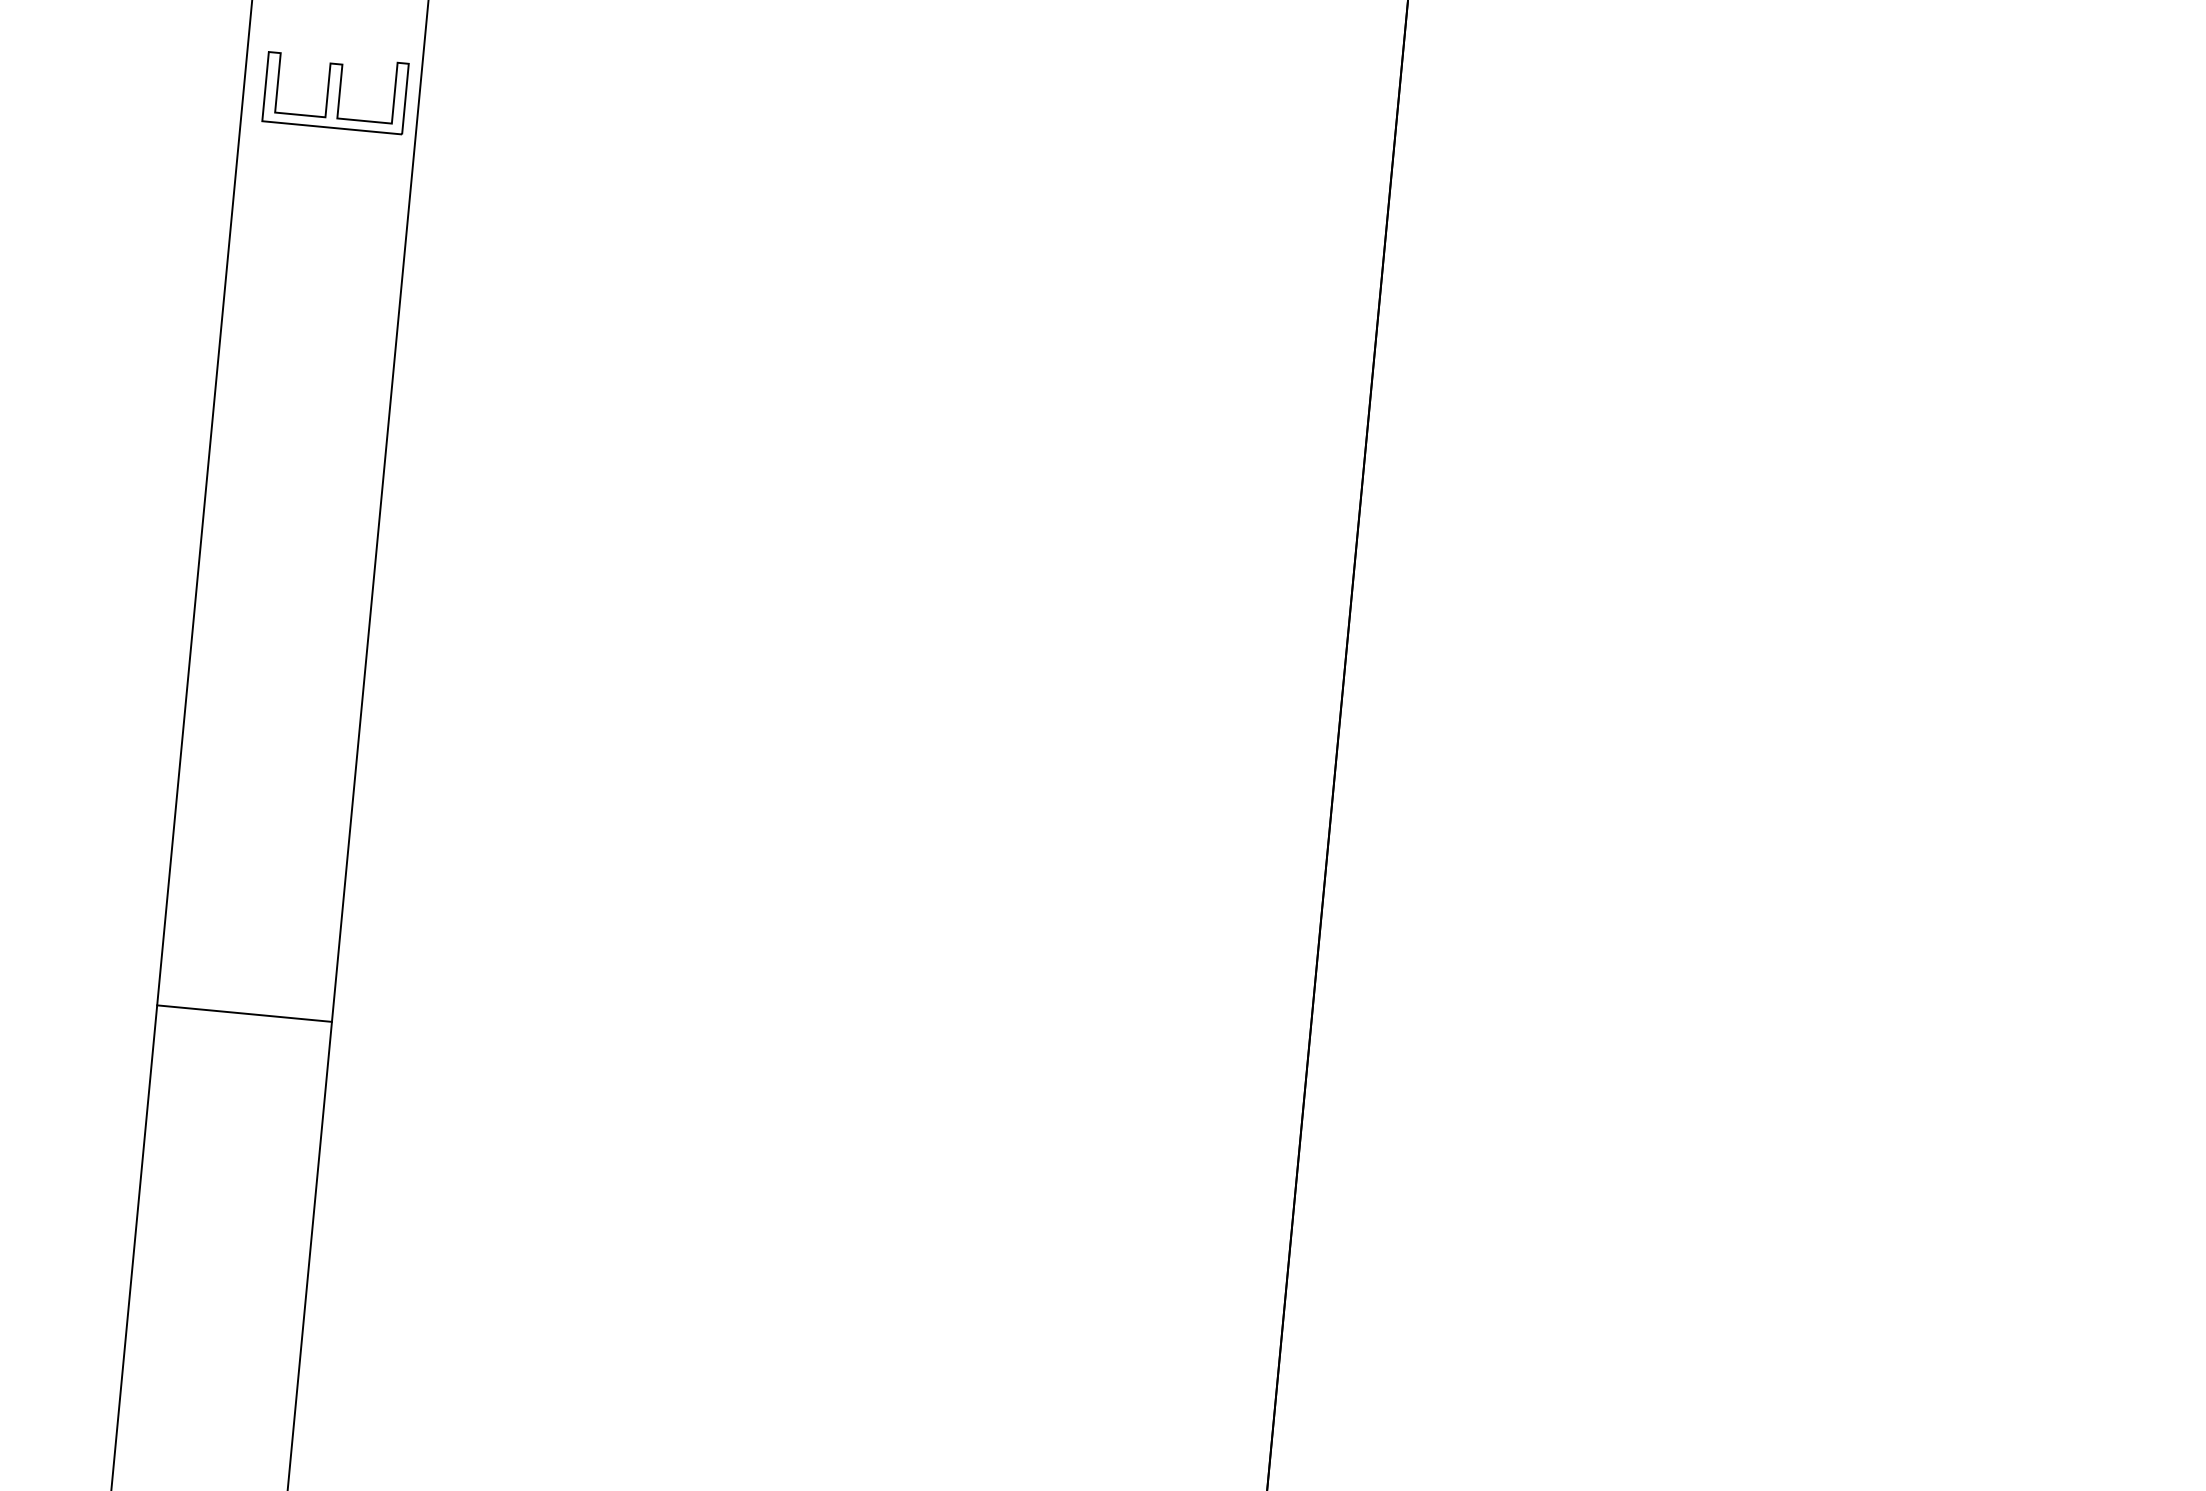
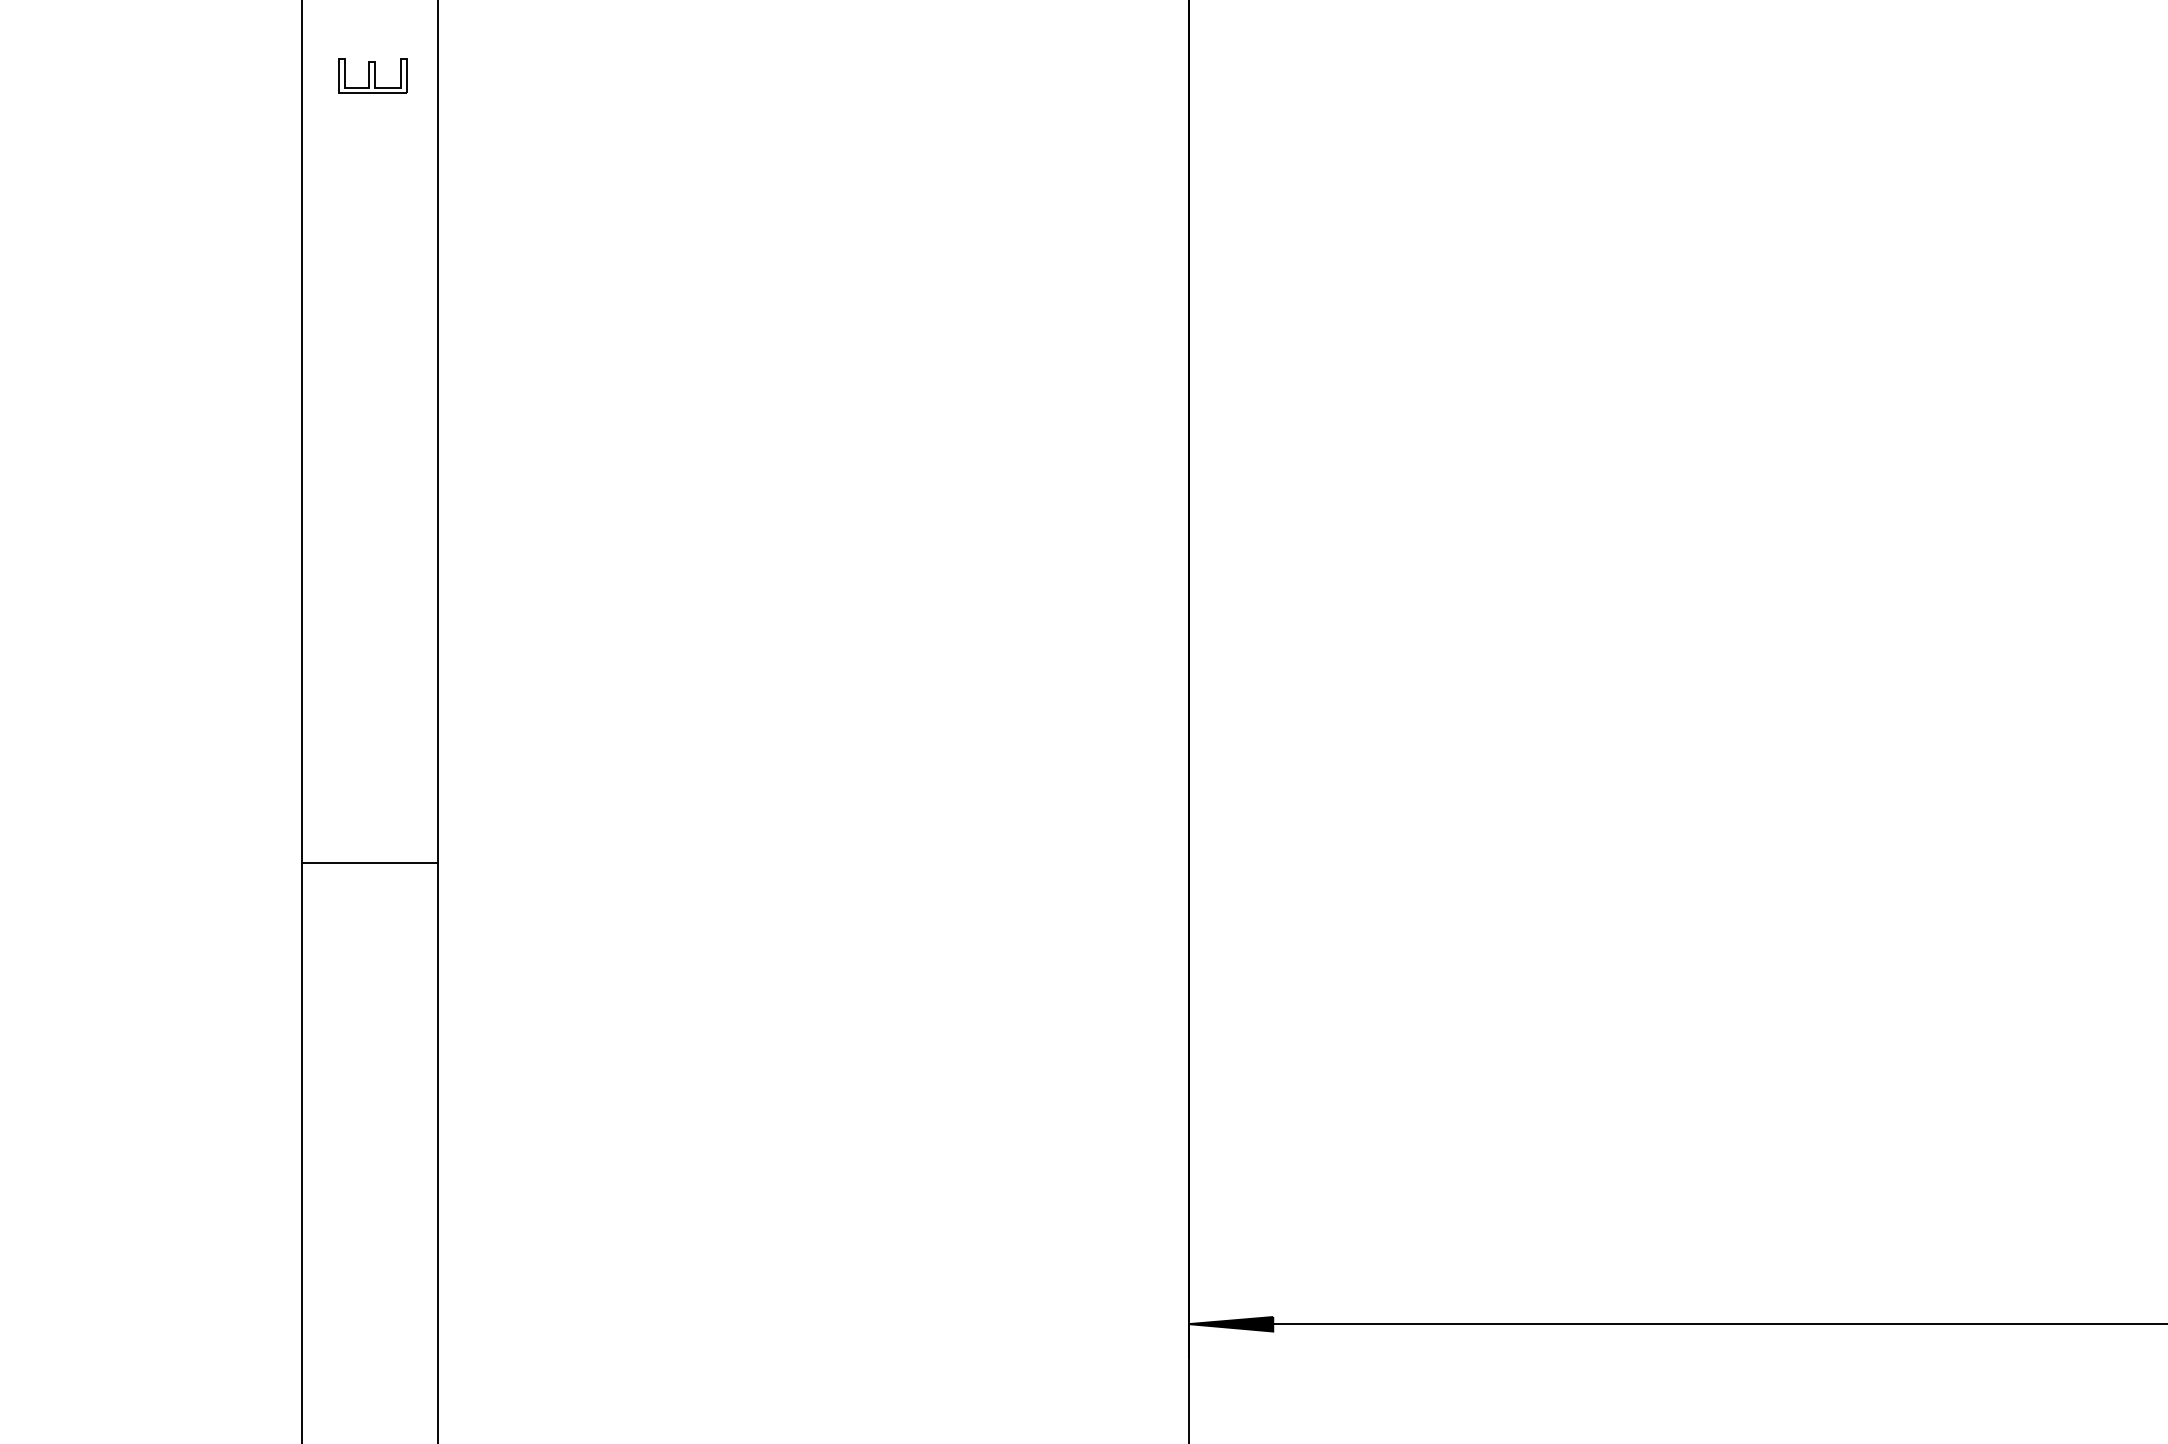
part: (335, 92) -> (372, 75), size x0.62
line: (244, 1013) -> (369, 862), moved

